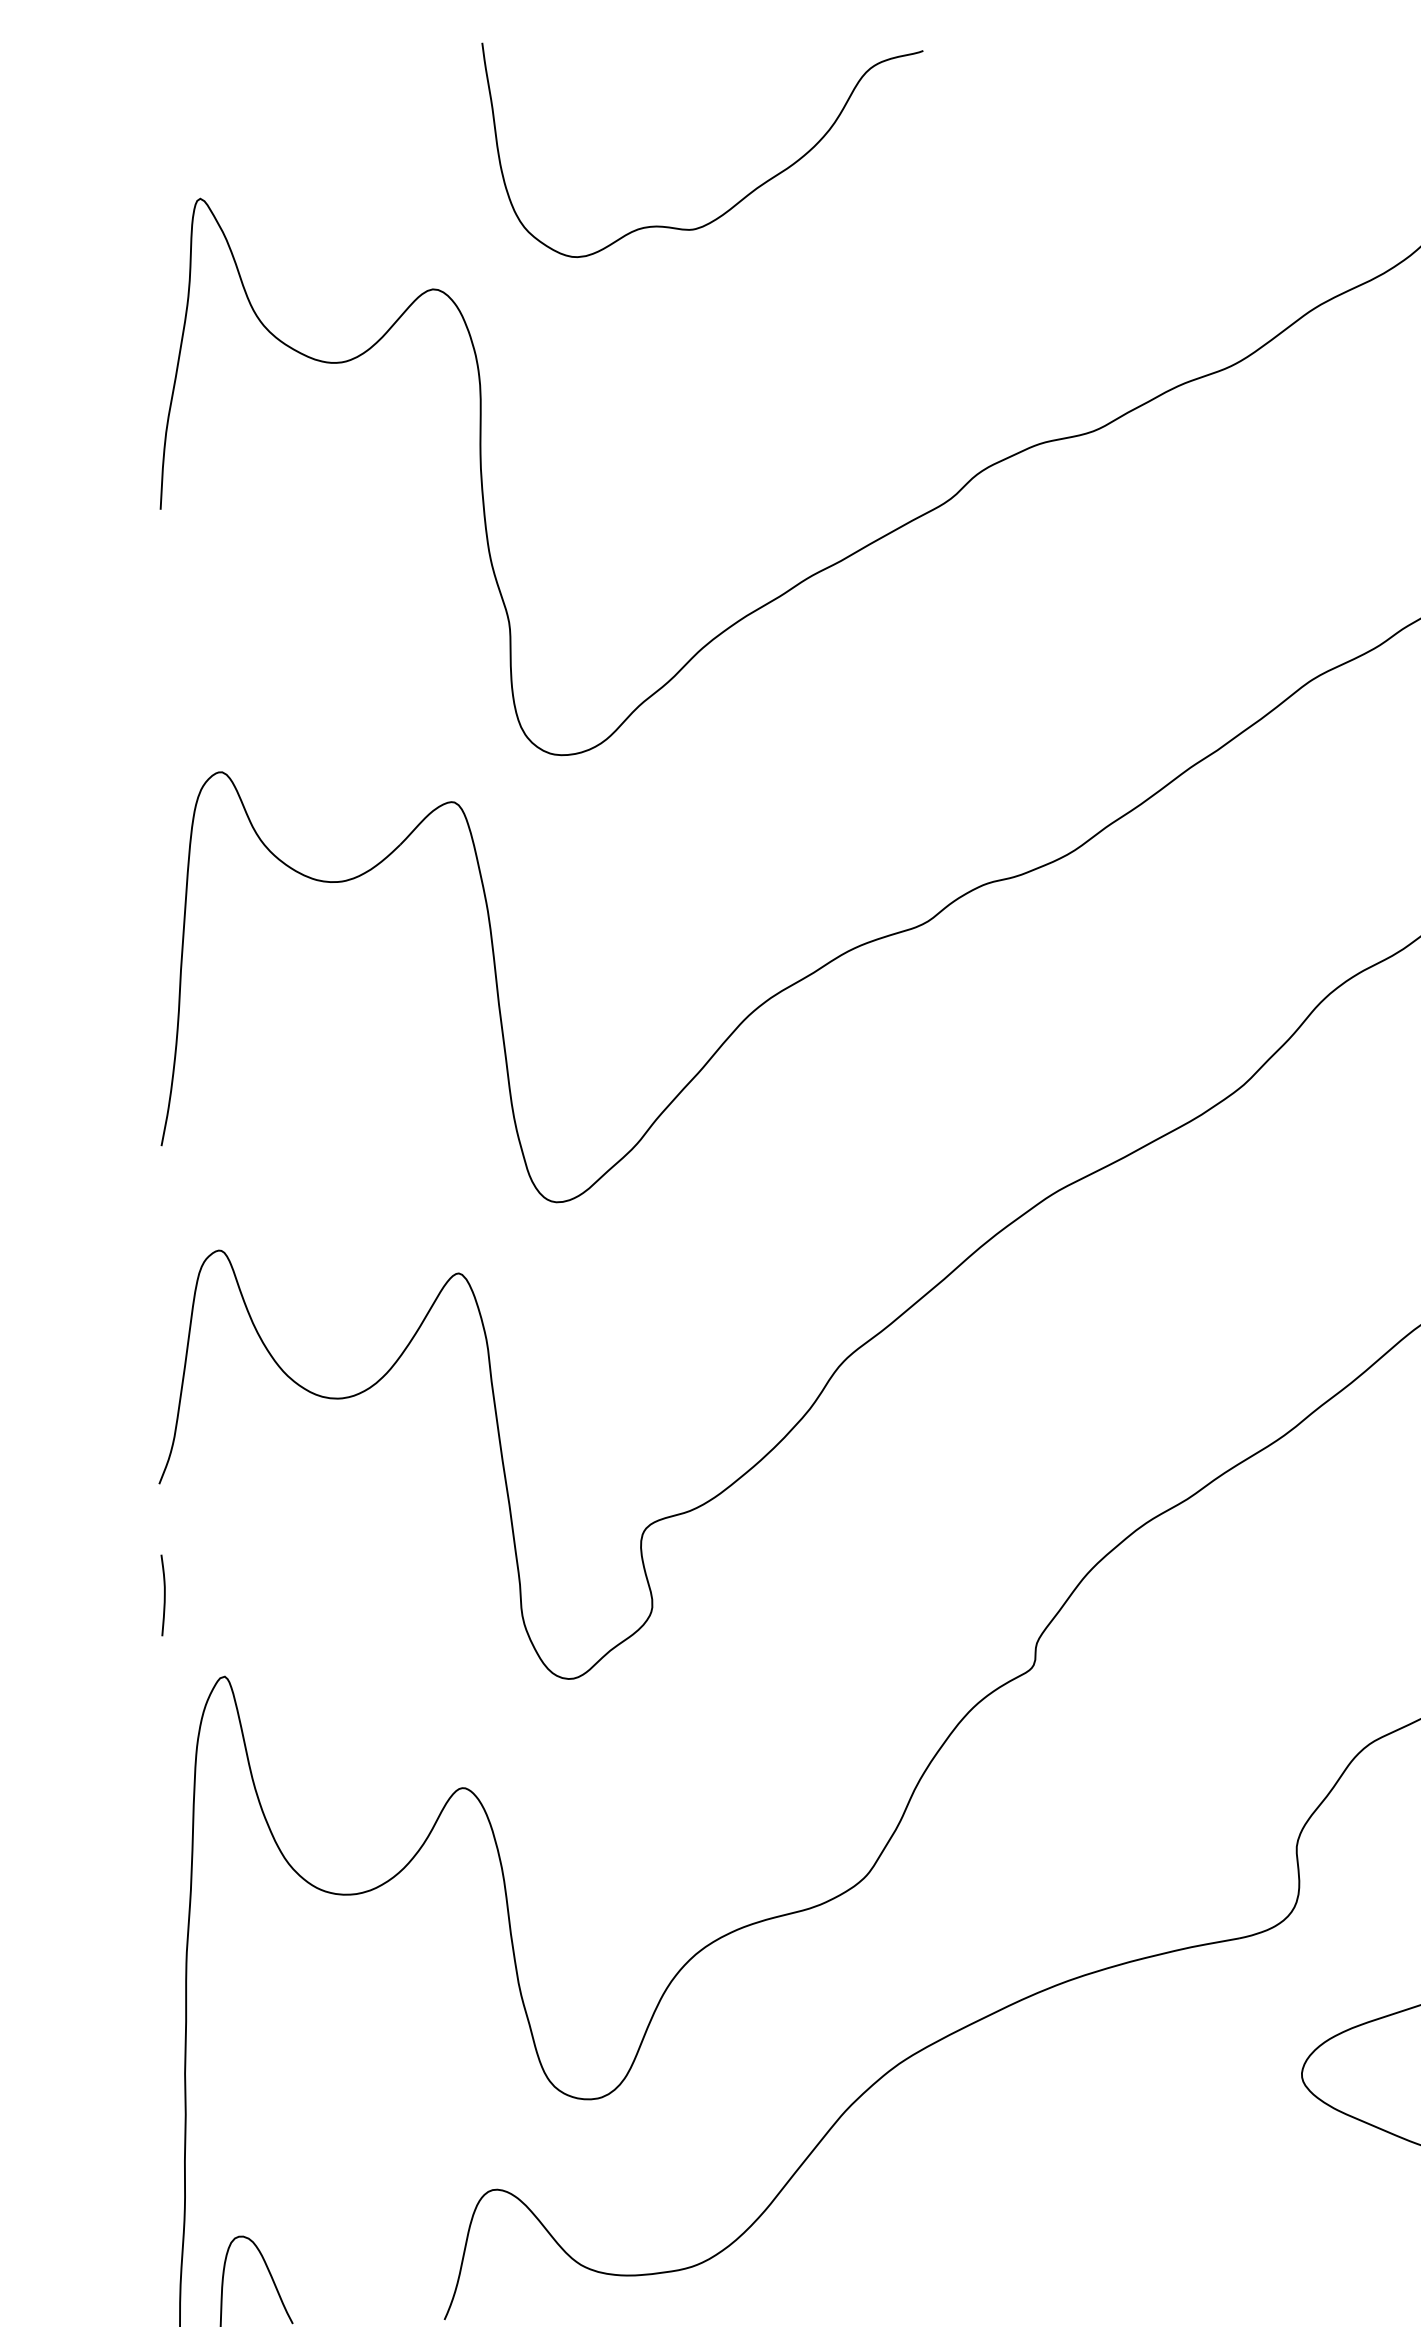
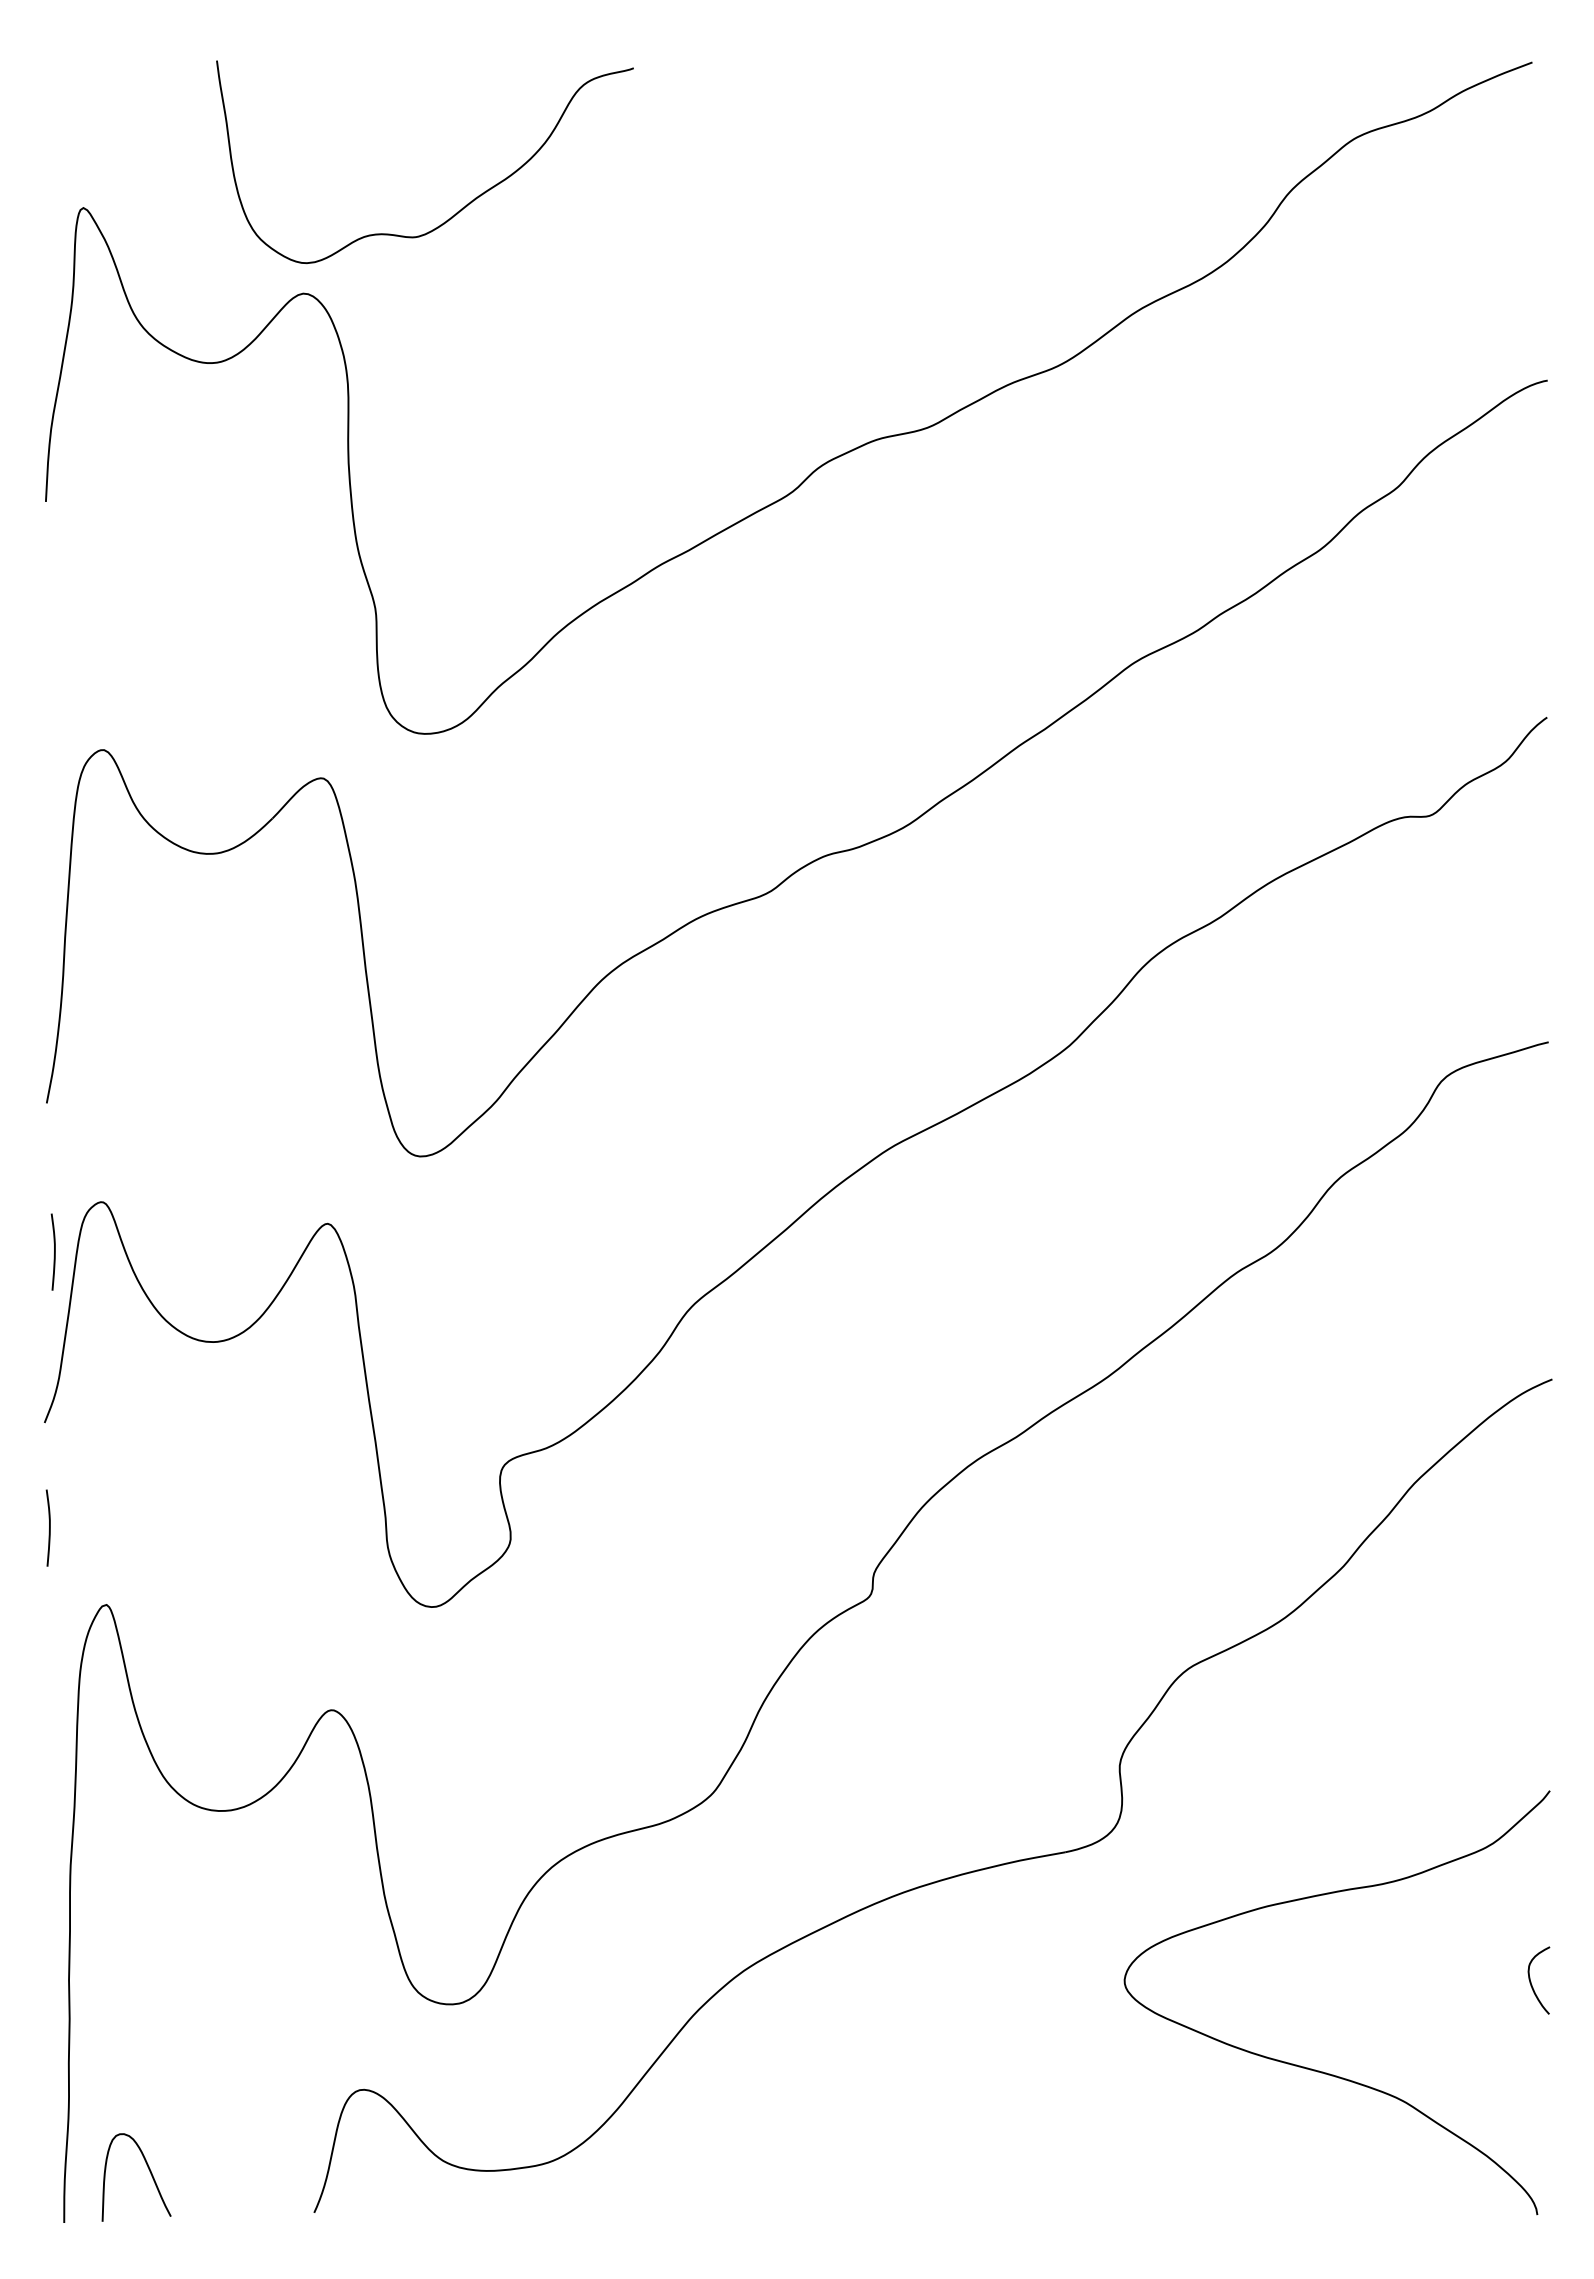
curve: (742, 198) -> (462, 207), moved
curve: (169, 1302) -> (54, 1251), added

